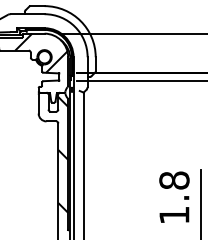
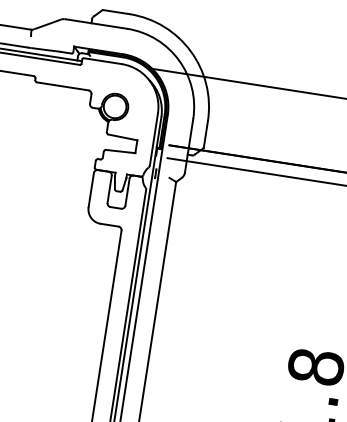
hatch: (41, 52) -> (110, 97), removed
hatch: (63, 154) -> (122, 288), removed

